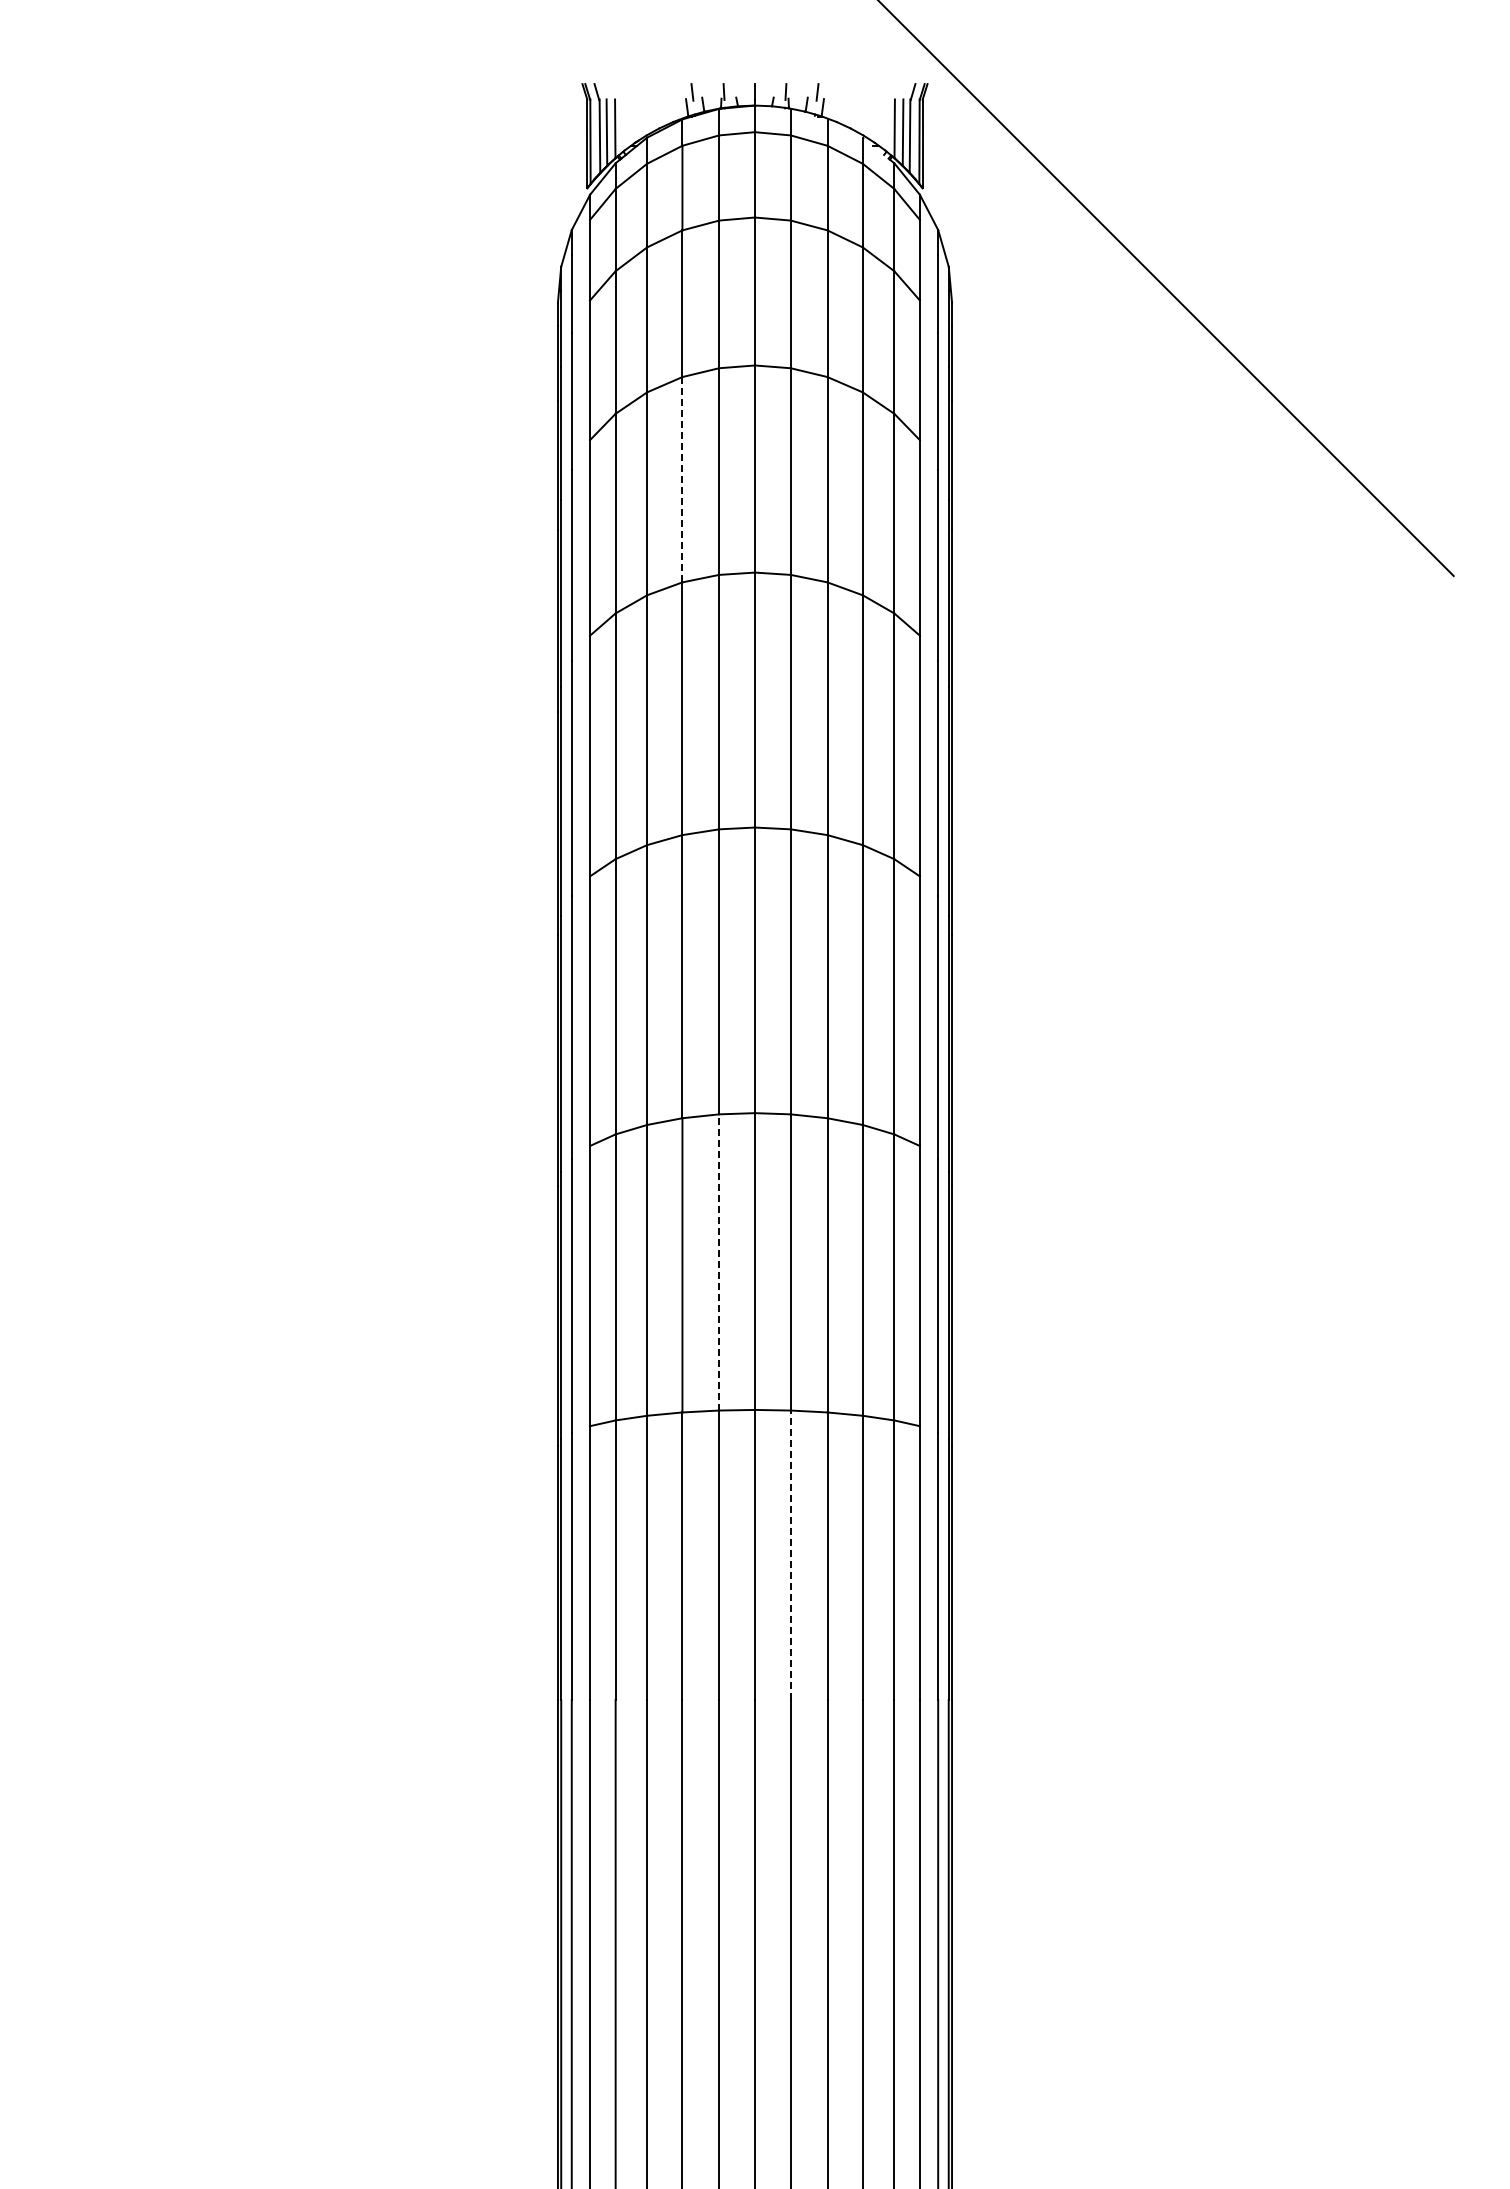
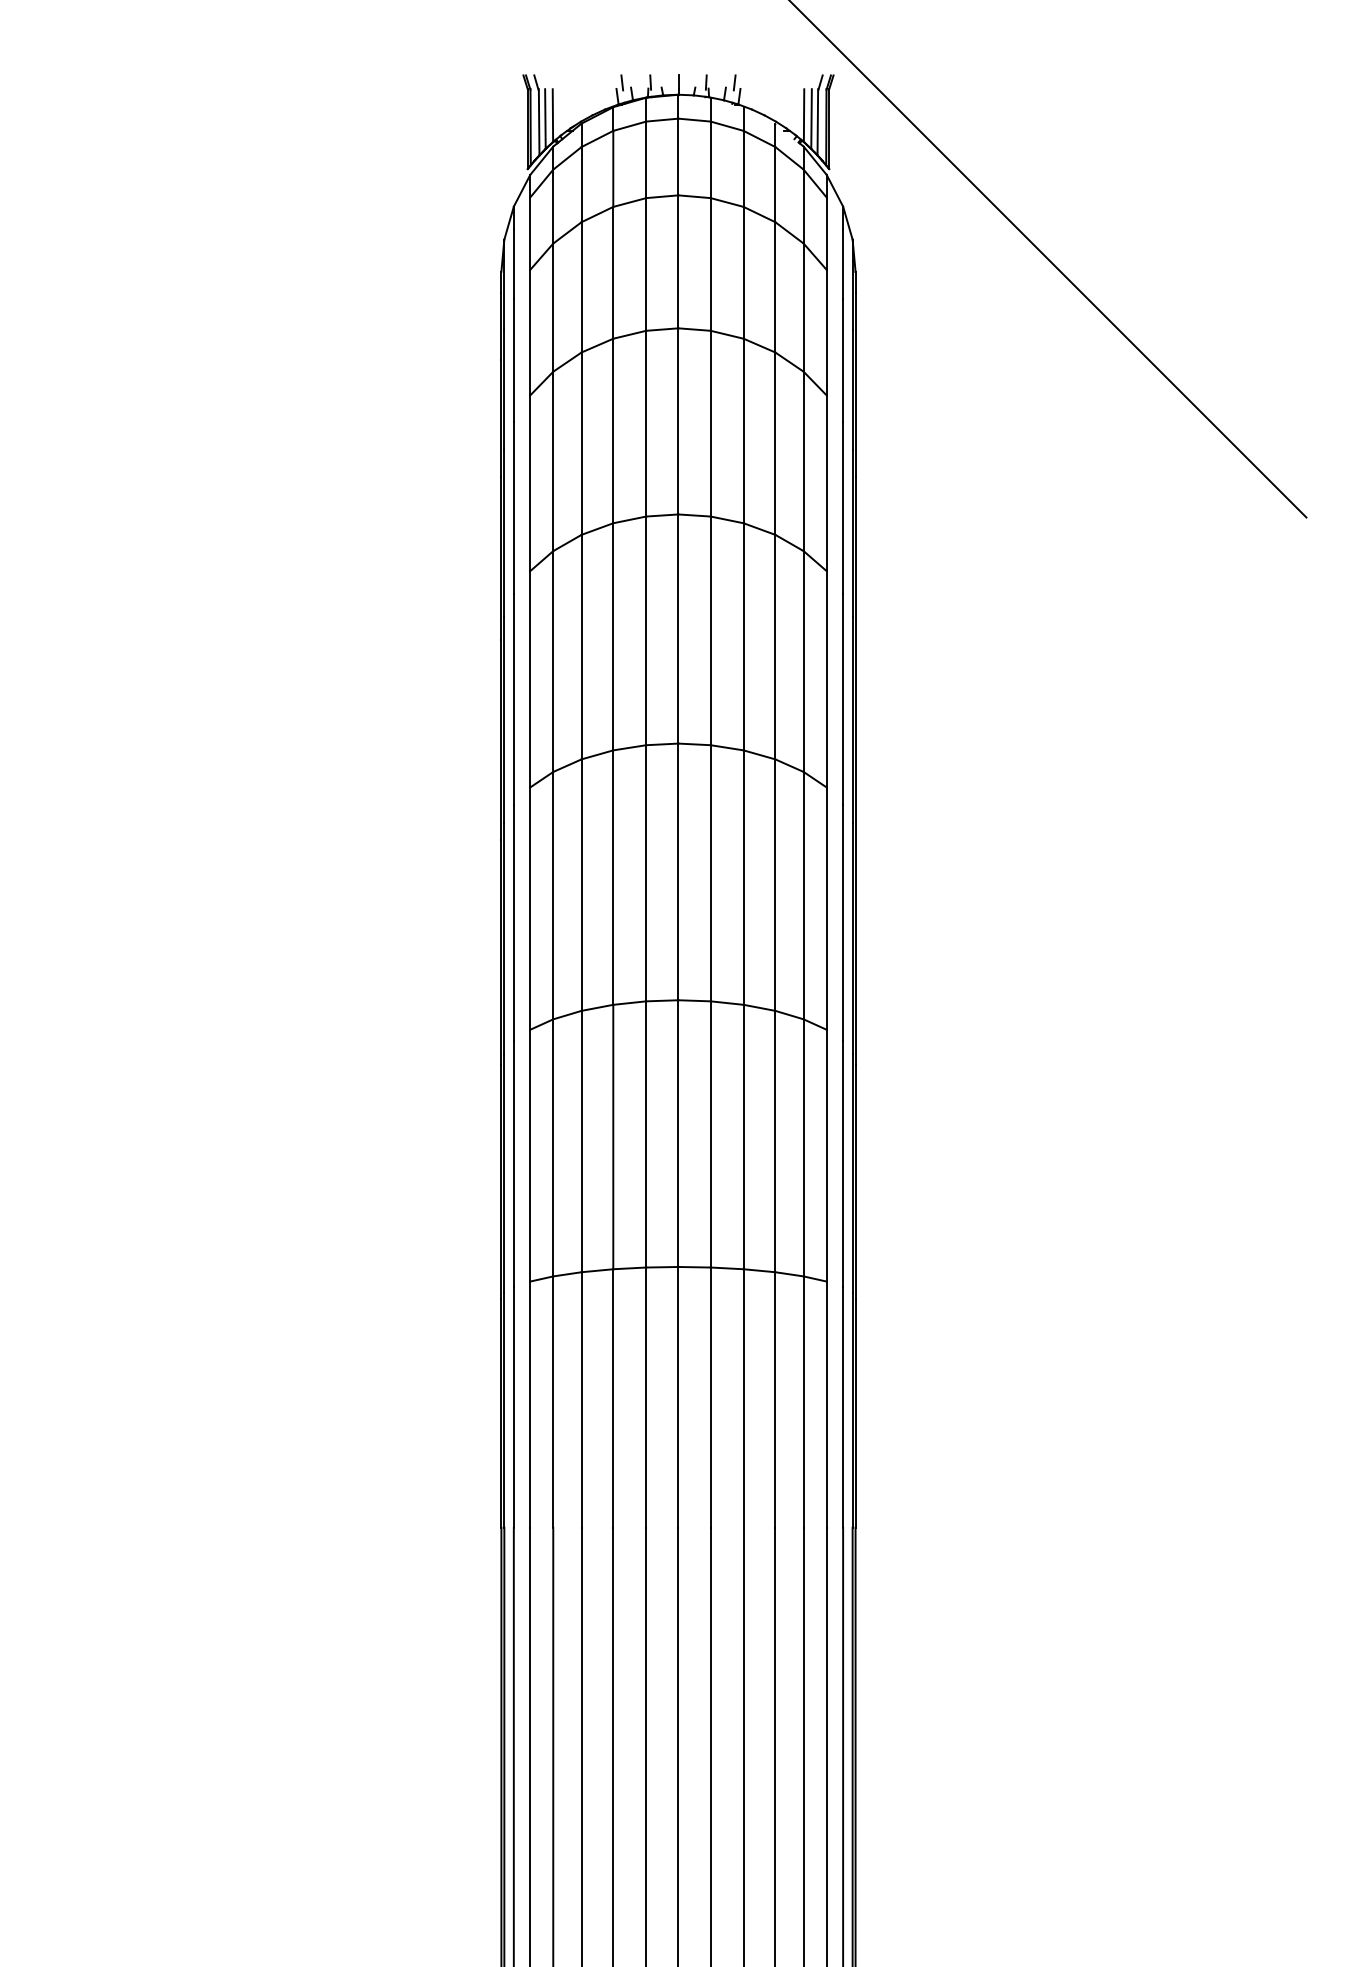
line: (682, 479) -> (613, 430), dashed -> solid
line: (719, 1261) -> (646, 1133), dashed -> solid
line: (790, 1555) -> (710, 1397), dashed -> solid

